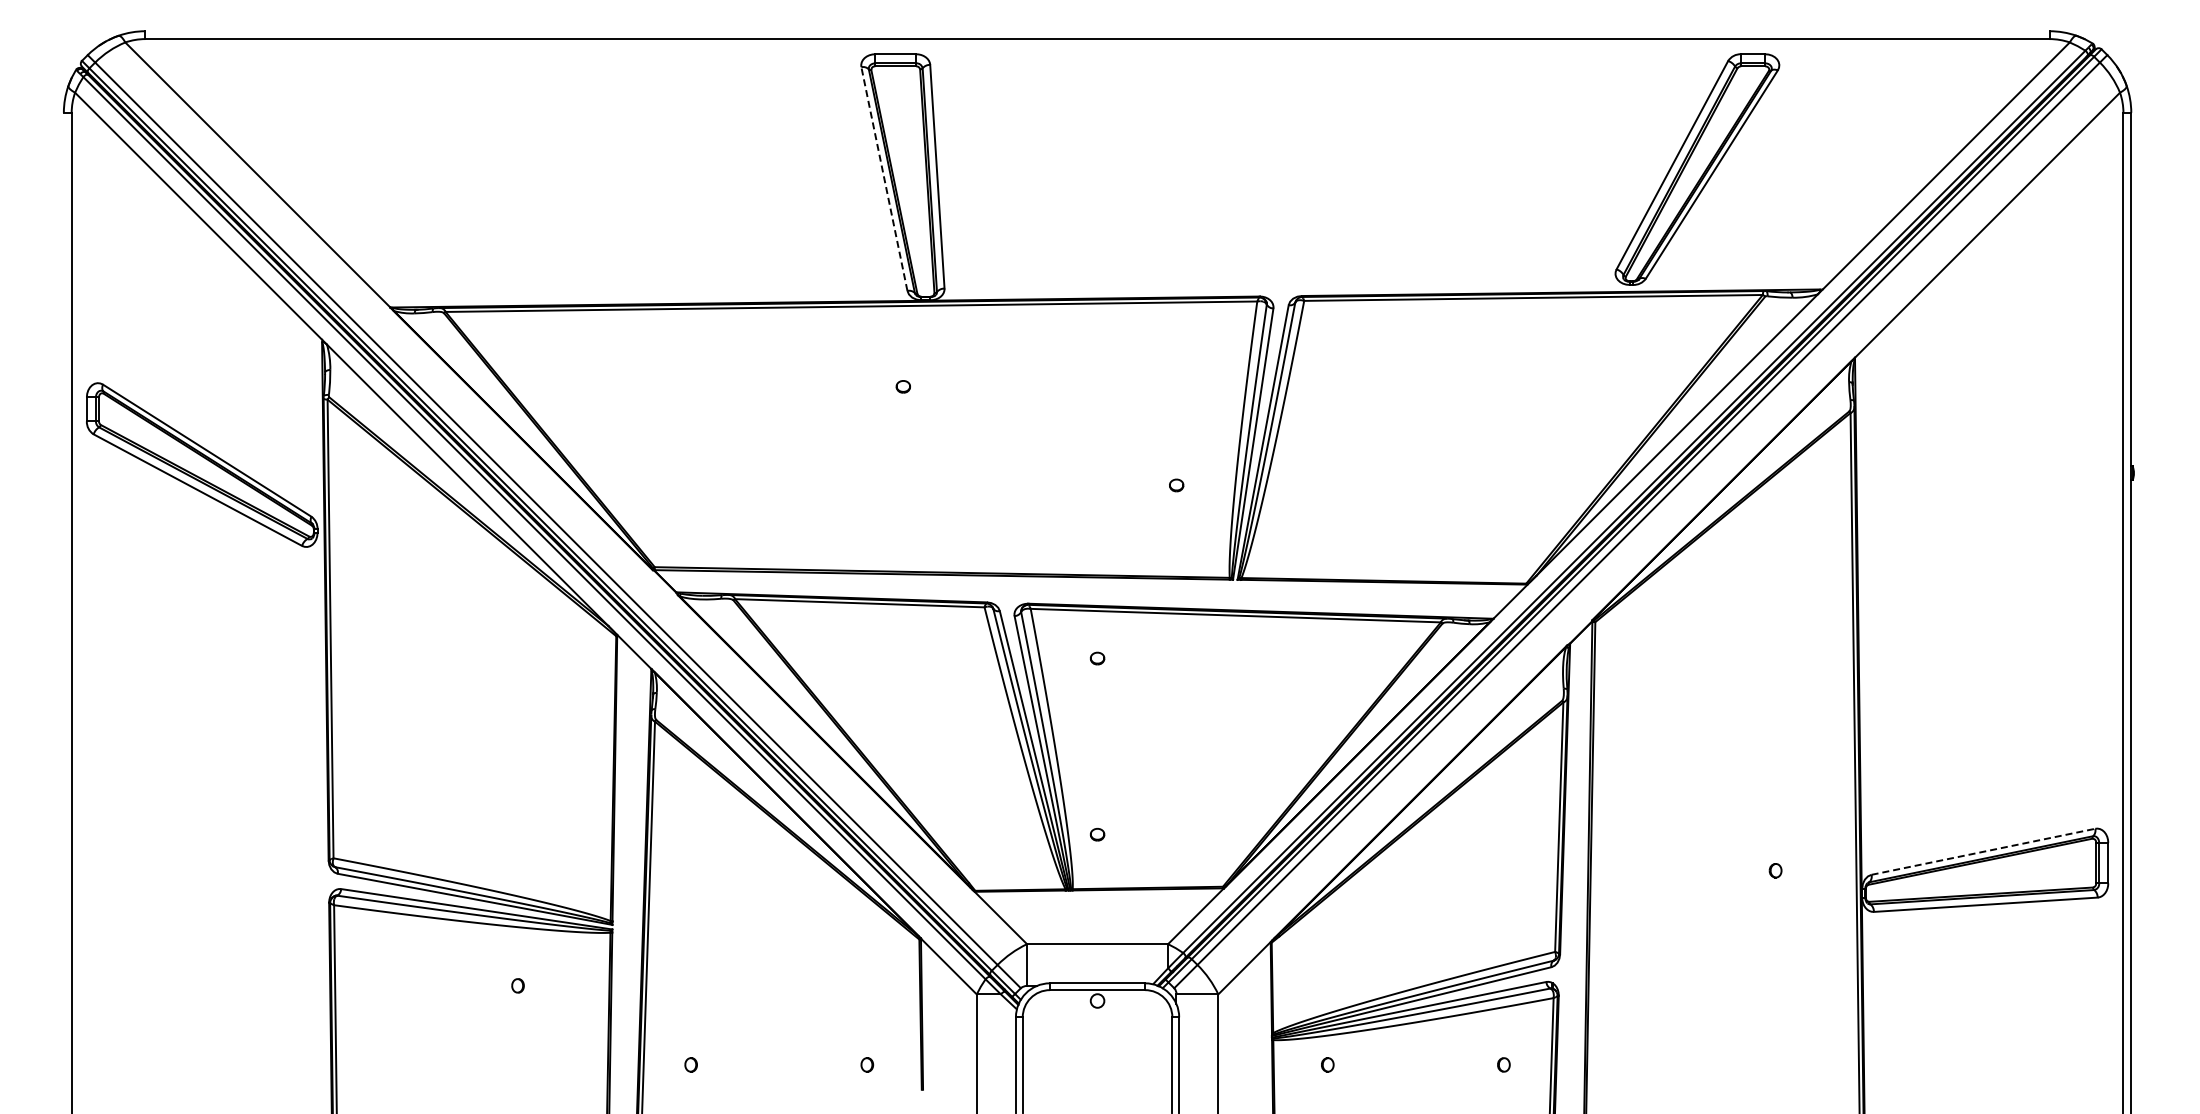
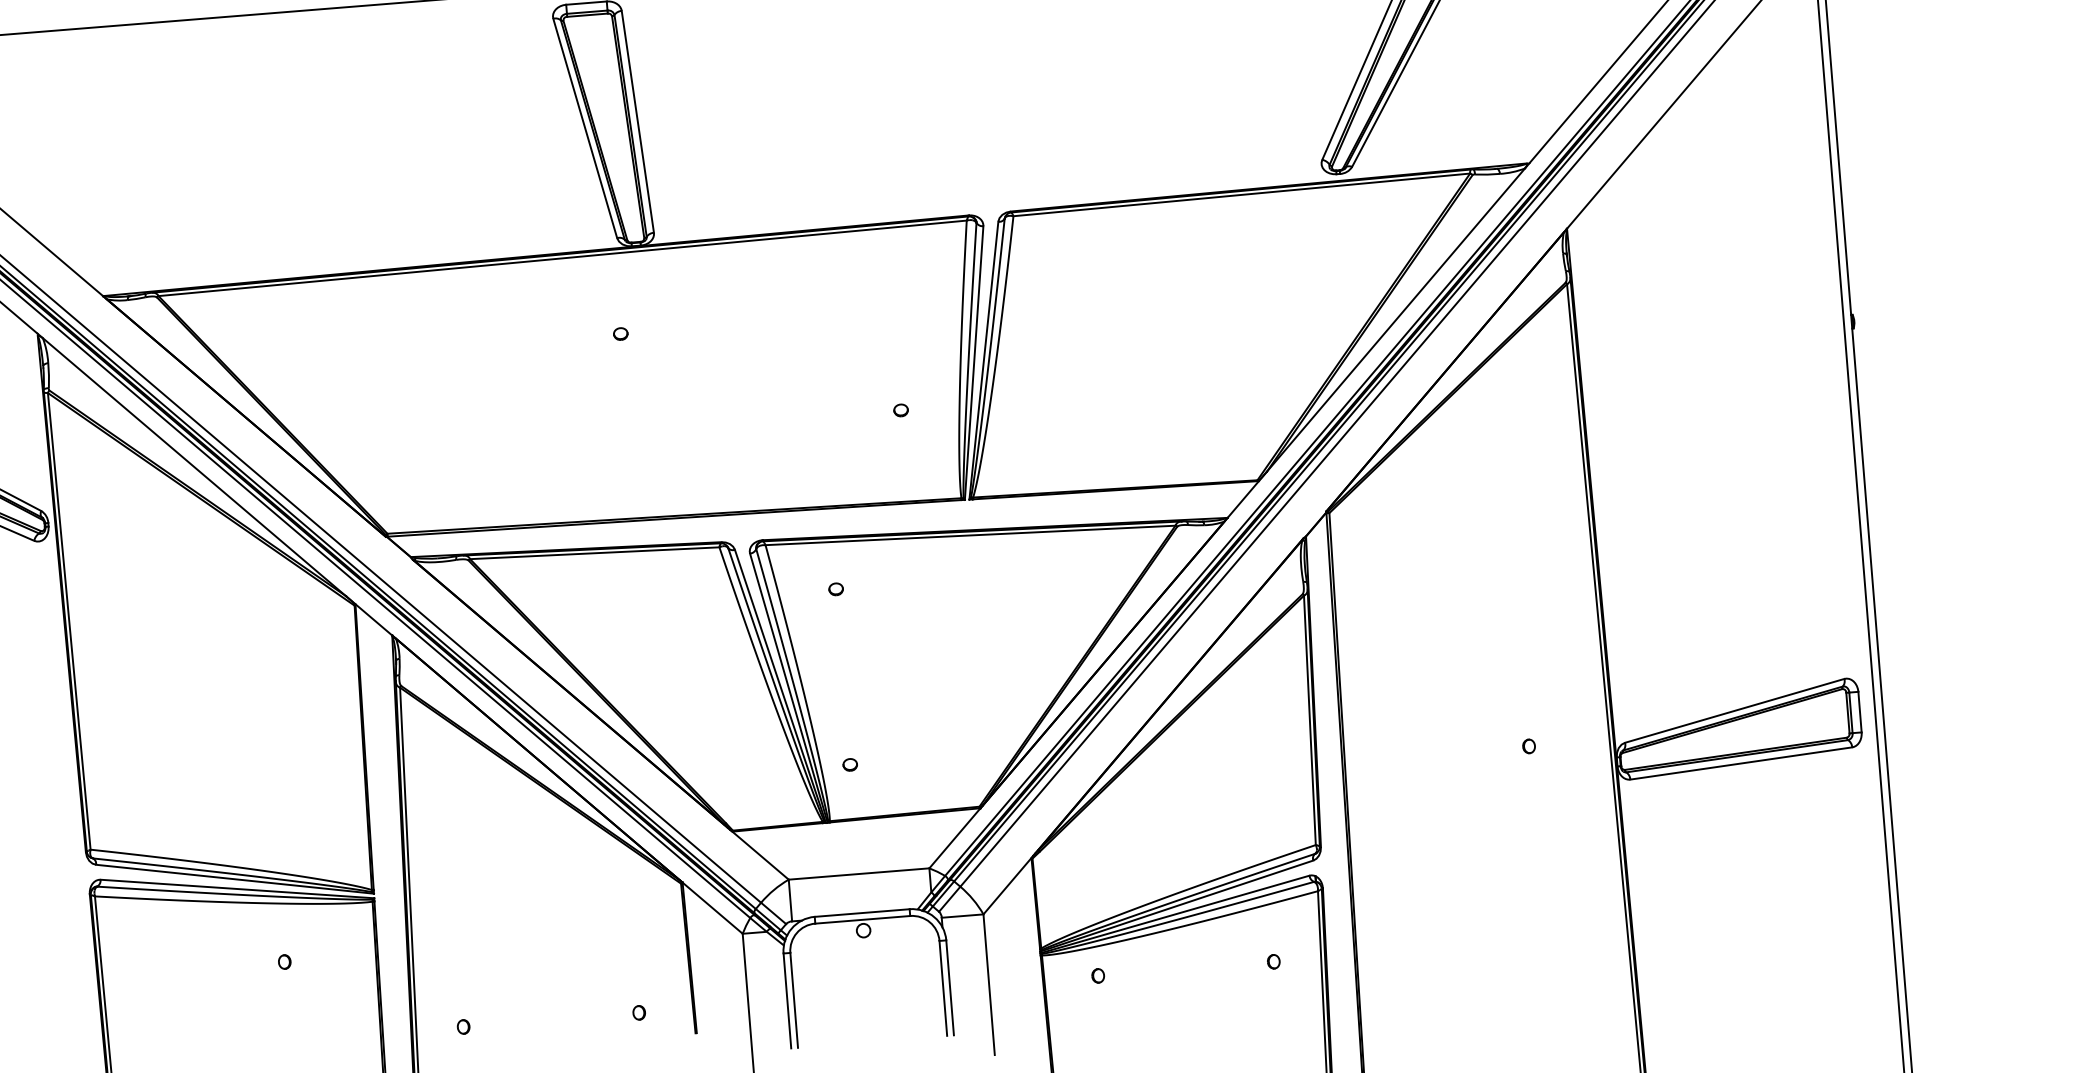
line: (884, 178) -> (585, 127), dashed -> solid
line: (1983, 851) -> (1734, 710), dashed -> solid

